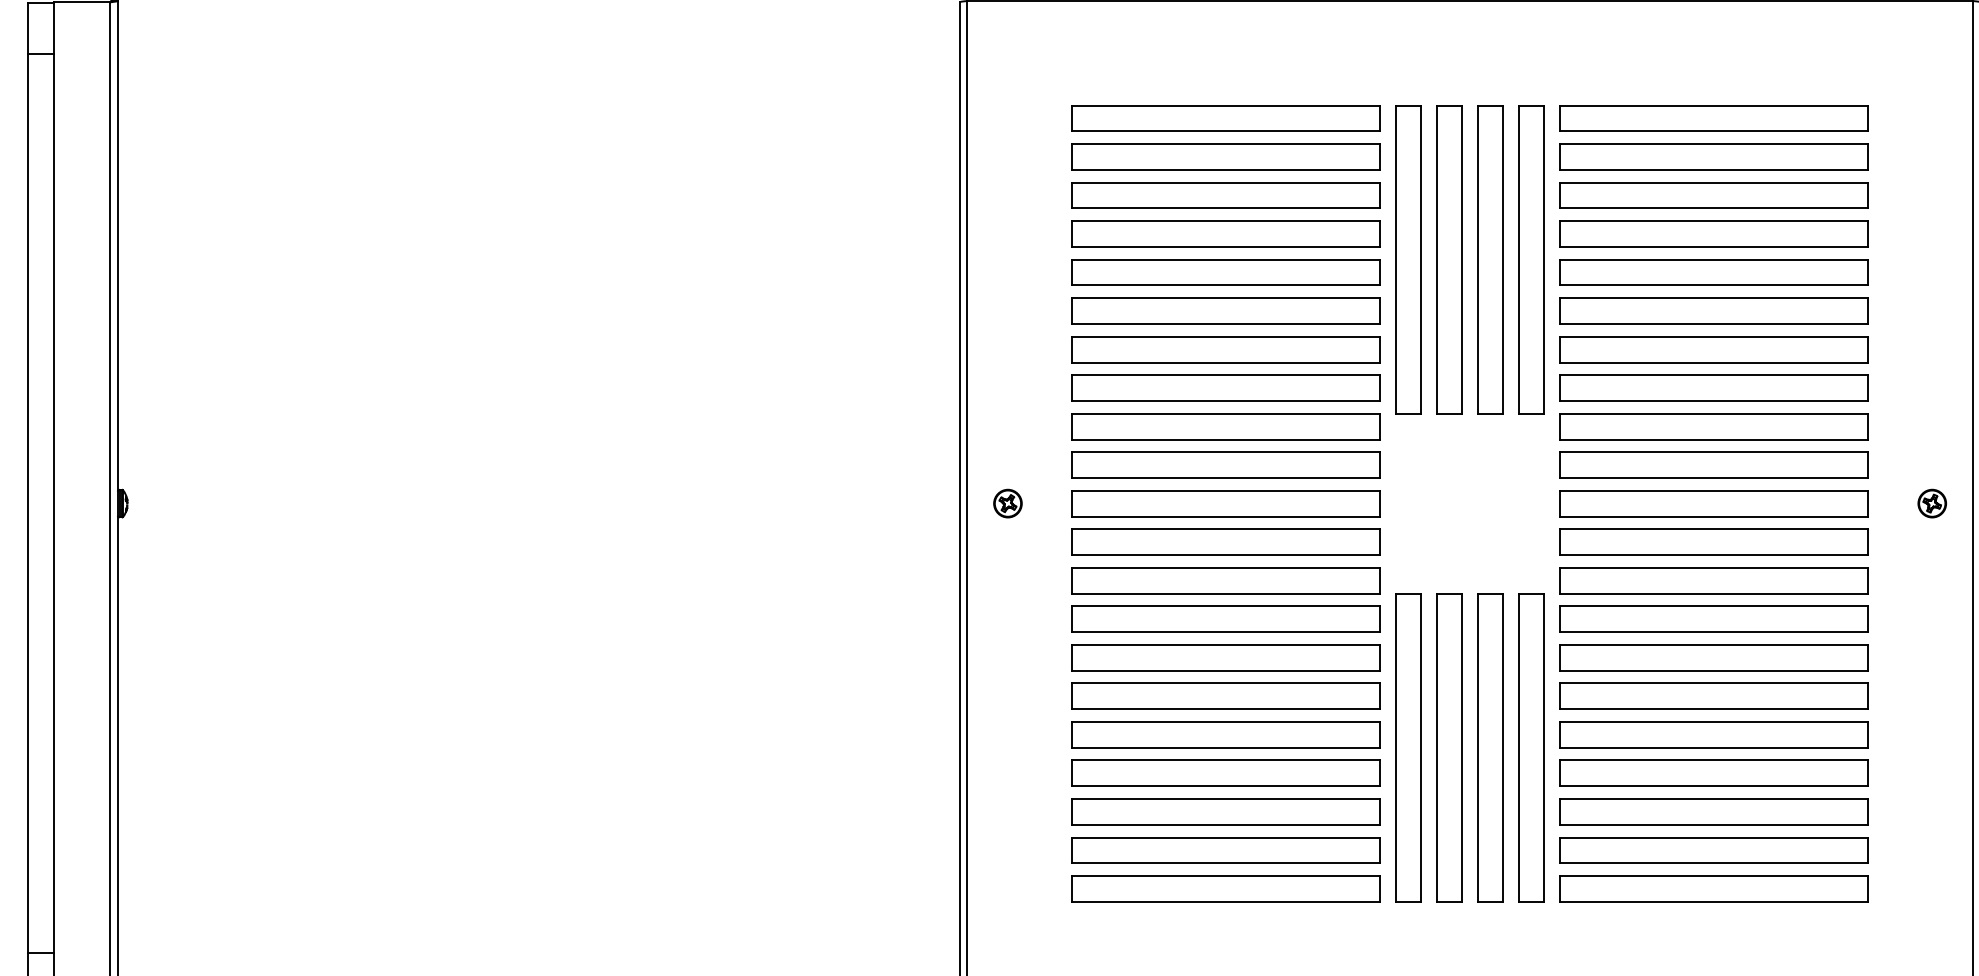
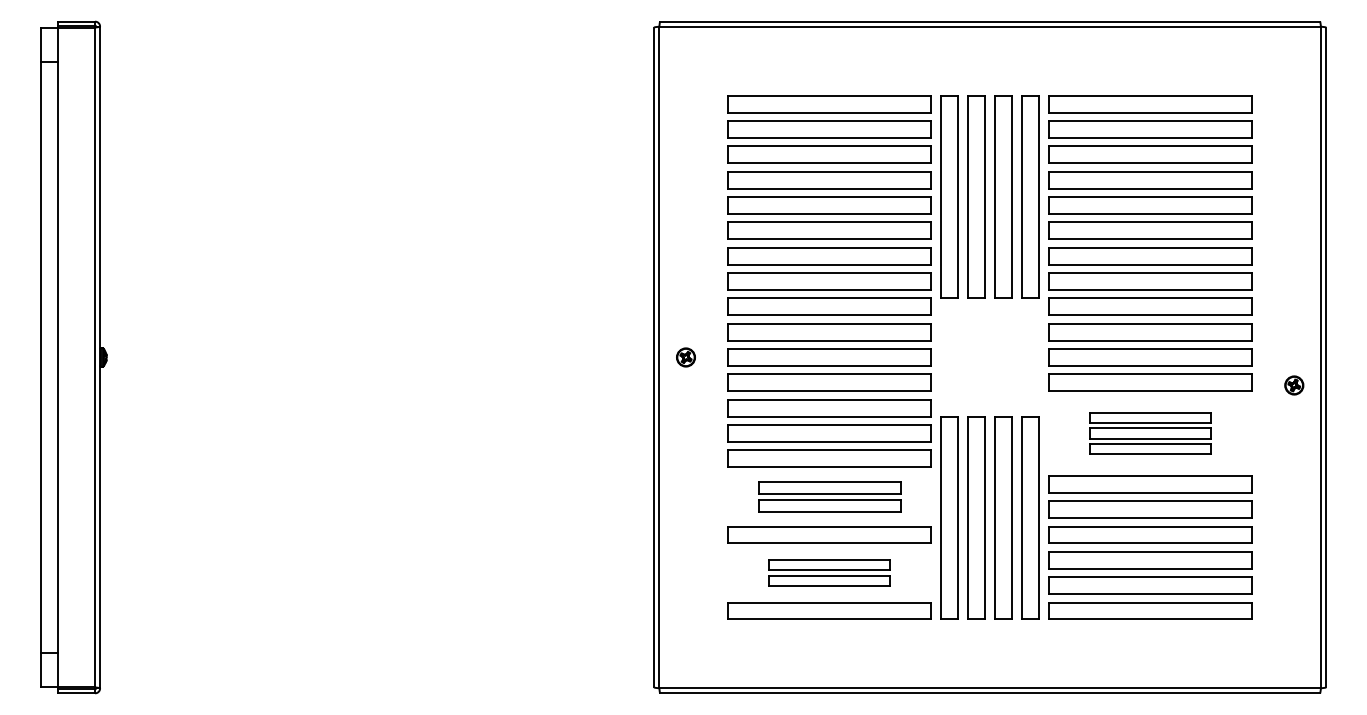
part: (1932, 503) -> (1294, 385), moved
part: (1713, 619) -> (1150, 433), size x0.6
part: (1226, 714) -> (829, 496), size x0.7
part: (1226, 830) -> (829, 572), size x0.6

